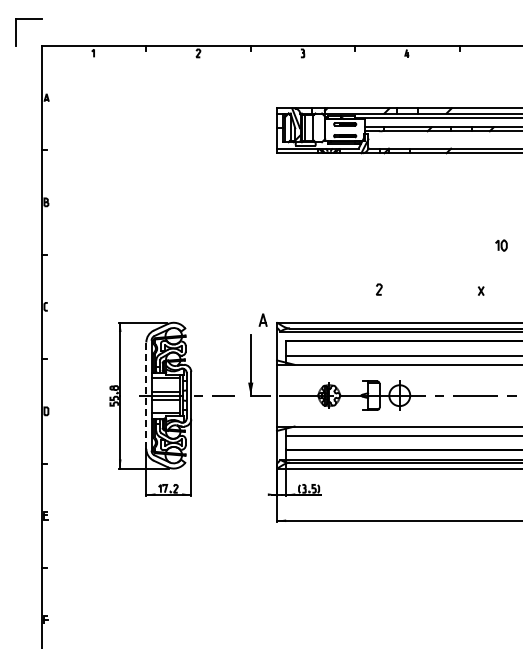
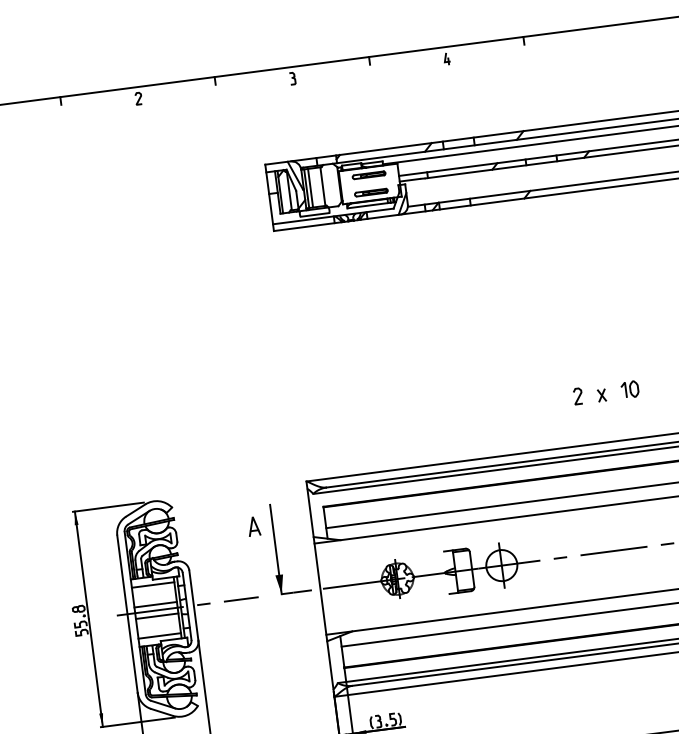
part: (501, 245) -> (630, 389), moved
curve: (379, 289) -> (578, 396), moved
part: (262, 319) -> (252, 525), moved
line: (146, 395) -> (127, 613), dashed -> solid

